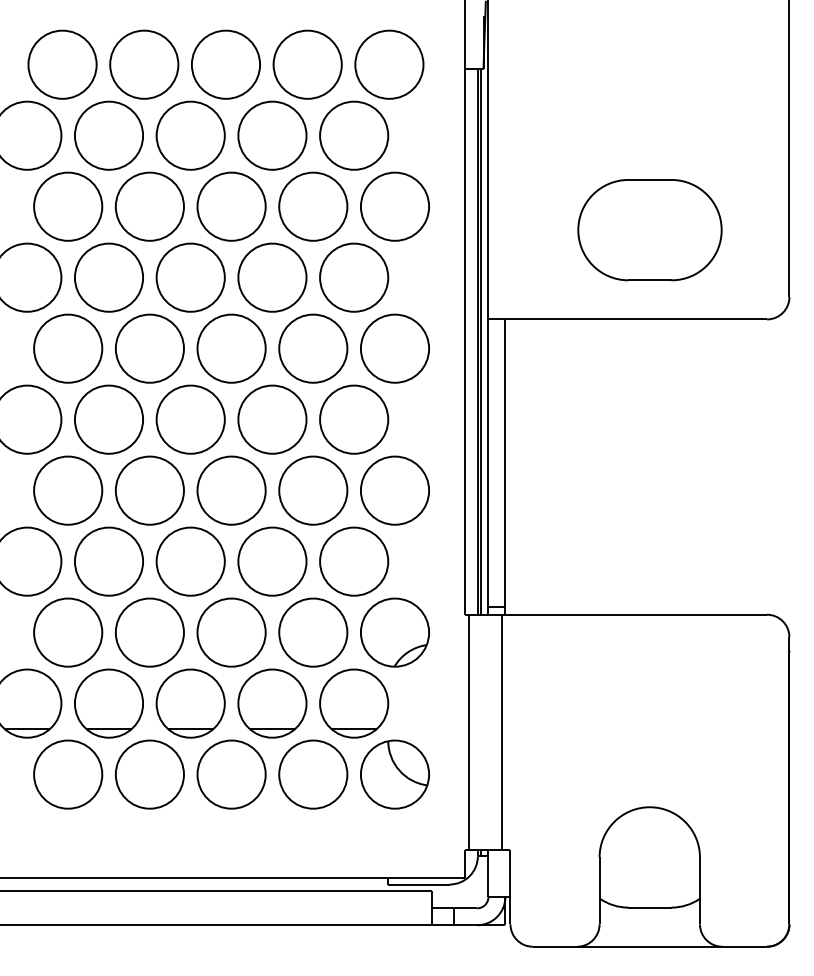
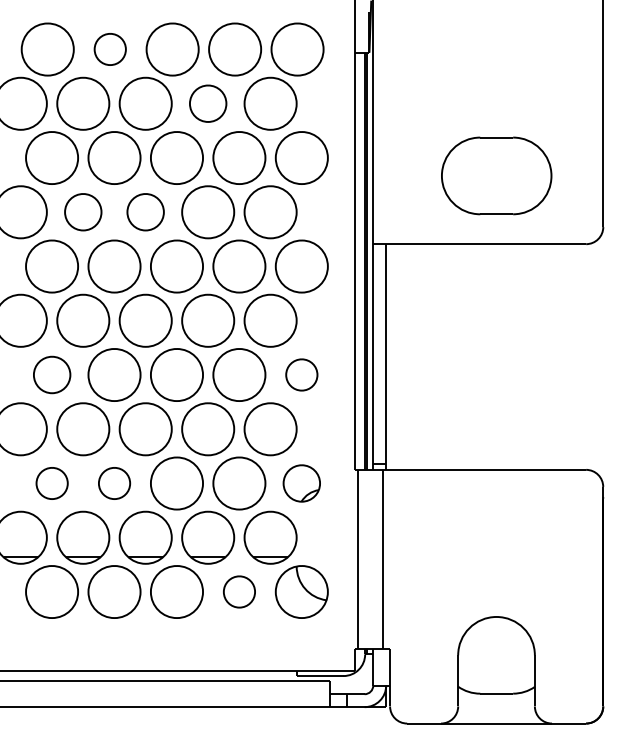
part: (144, 64) -> (110, 49), size x0.6
part: (272, 135) -> (208, 103), size x0.7
part: (108, 277) -> (82, 212), size x0.7
part: (190, 277) -> (145, 212), size x0.7
part: (68, 490) -> (52, 374), size x0.7
part: (394, 490) -> (301, 374), size x0.6
part: (68, 632) -> (52, 483), size x0.6
part: (149, 632) -> (114, 483), size x0.6
part: (394, 632) -> (301, 483), size x0.7
part: (313, 774) -> (239, 591), size x0.6

